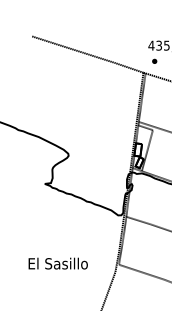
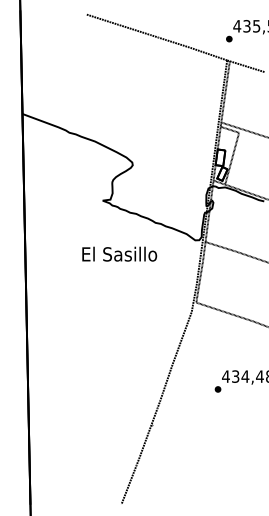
part: (154, 60) -> (229, 38), moved
text: (58, 263) -> (119, 253), moved

